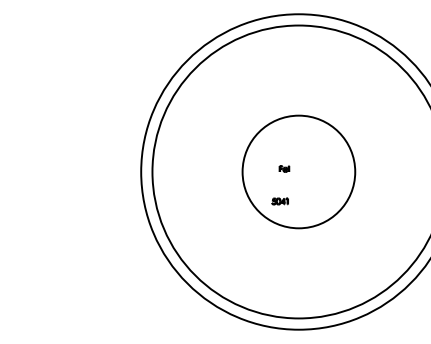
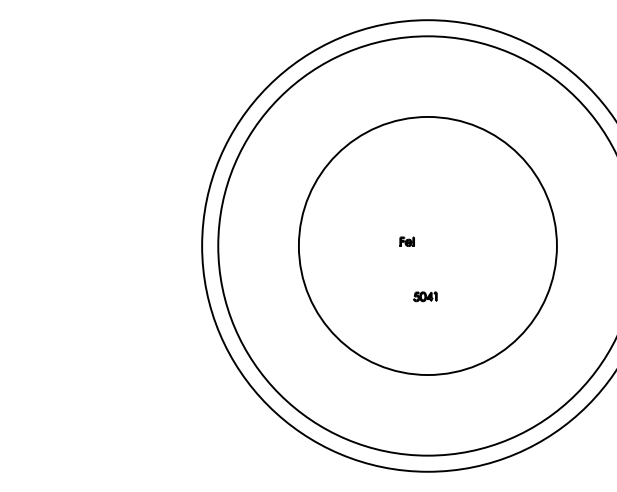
circle: (298, 171) -> (427, 245), size x1.6
part: (279, 201) -> (424, 296), moved

